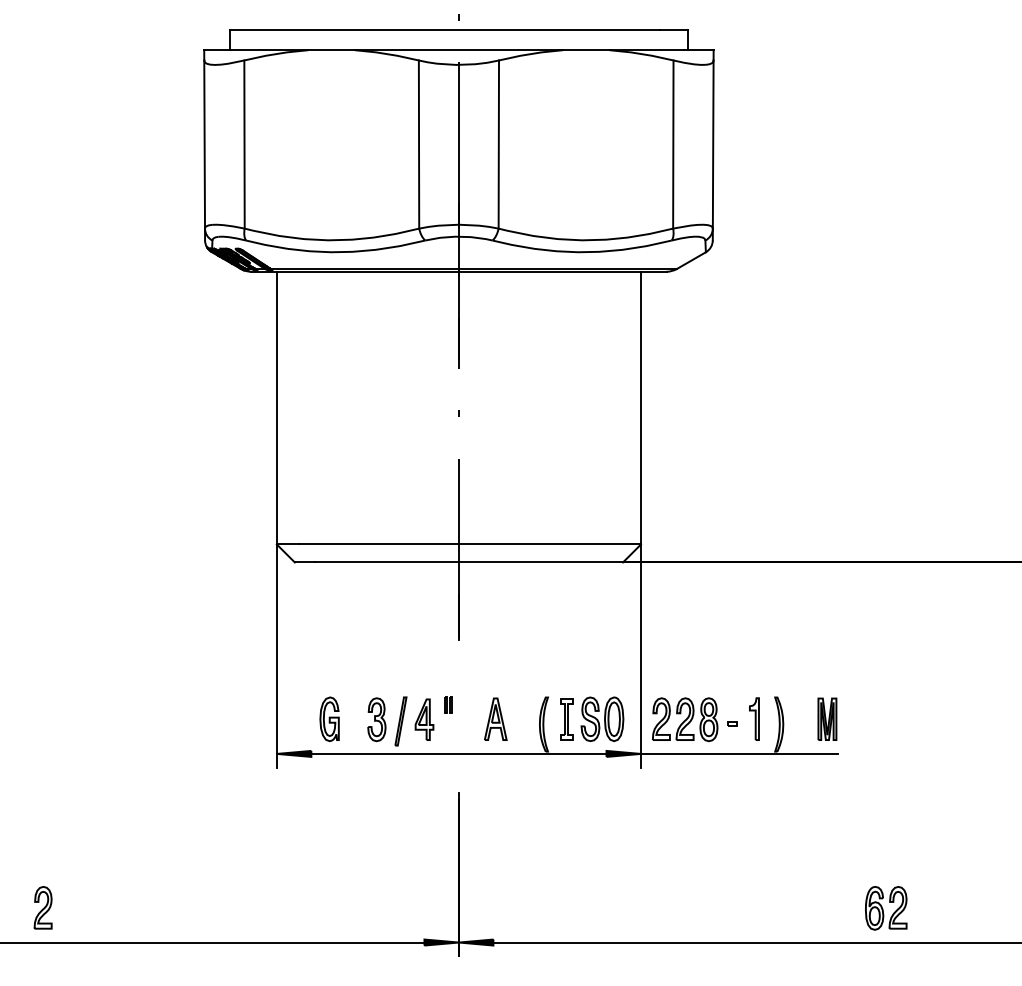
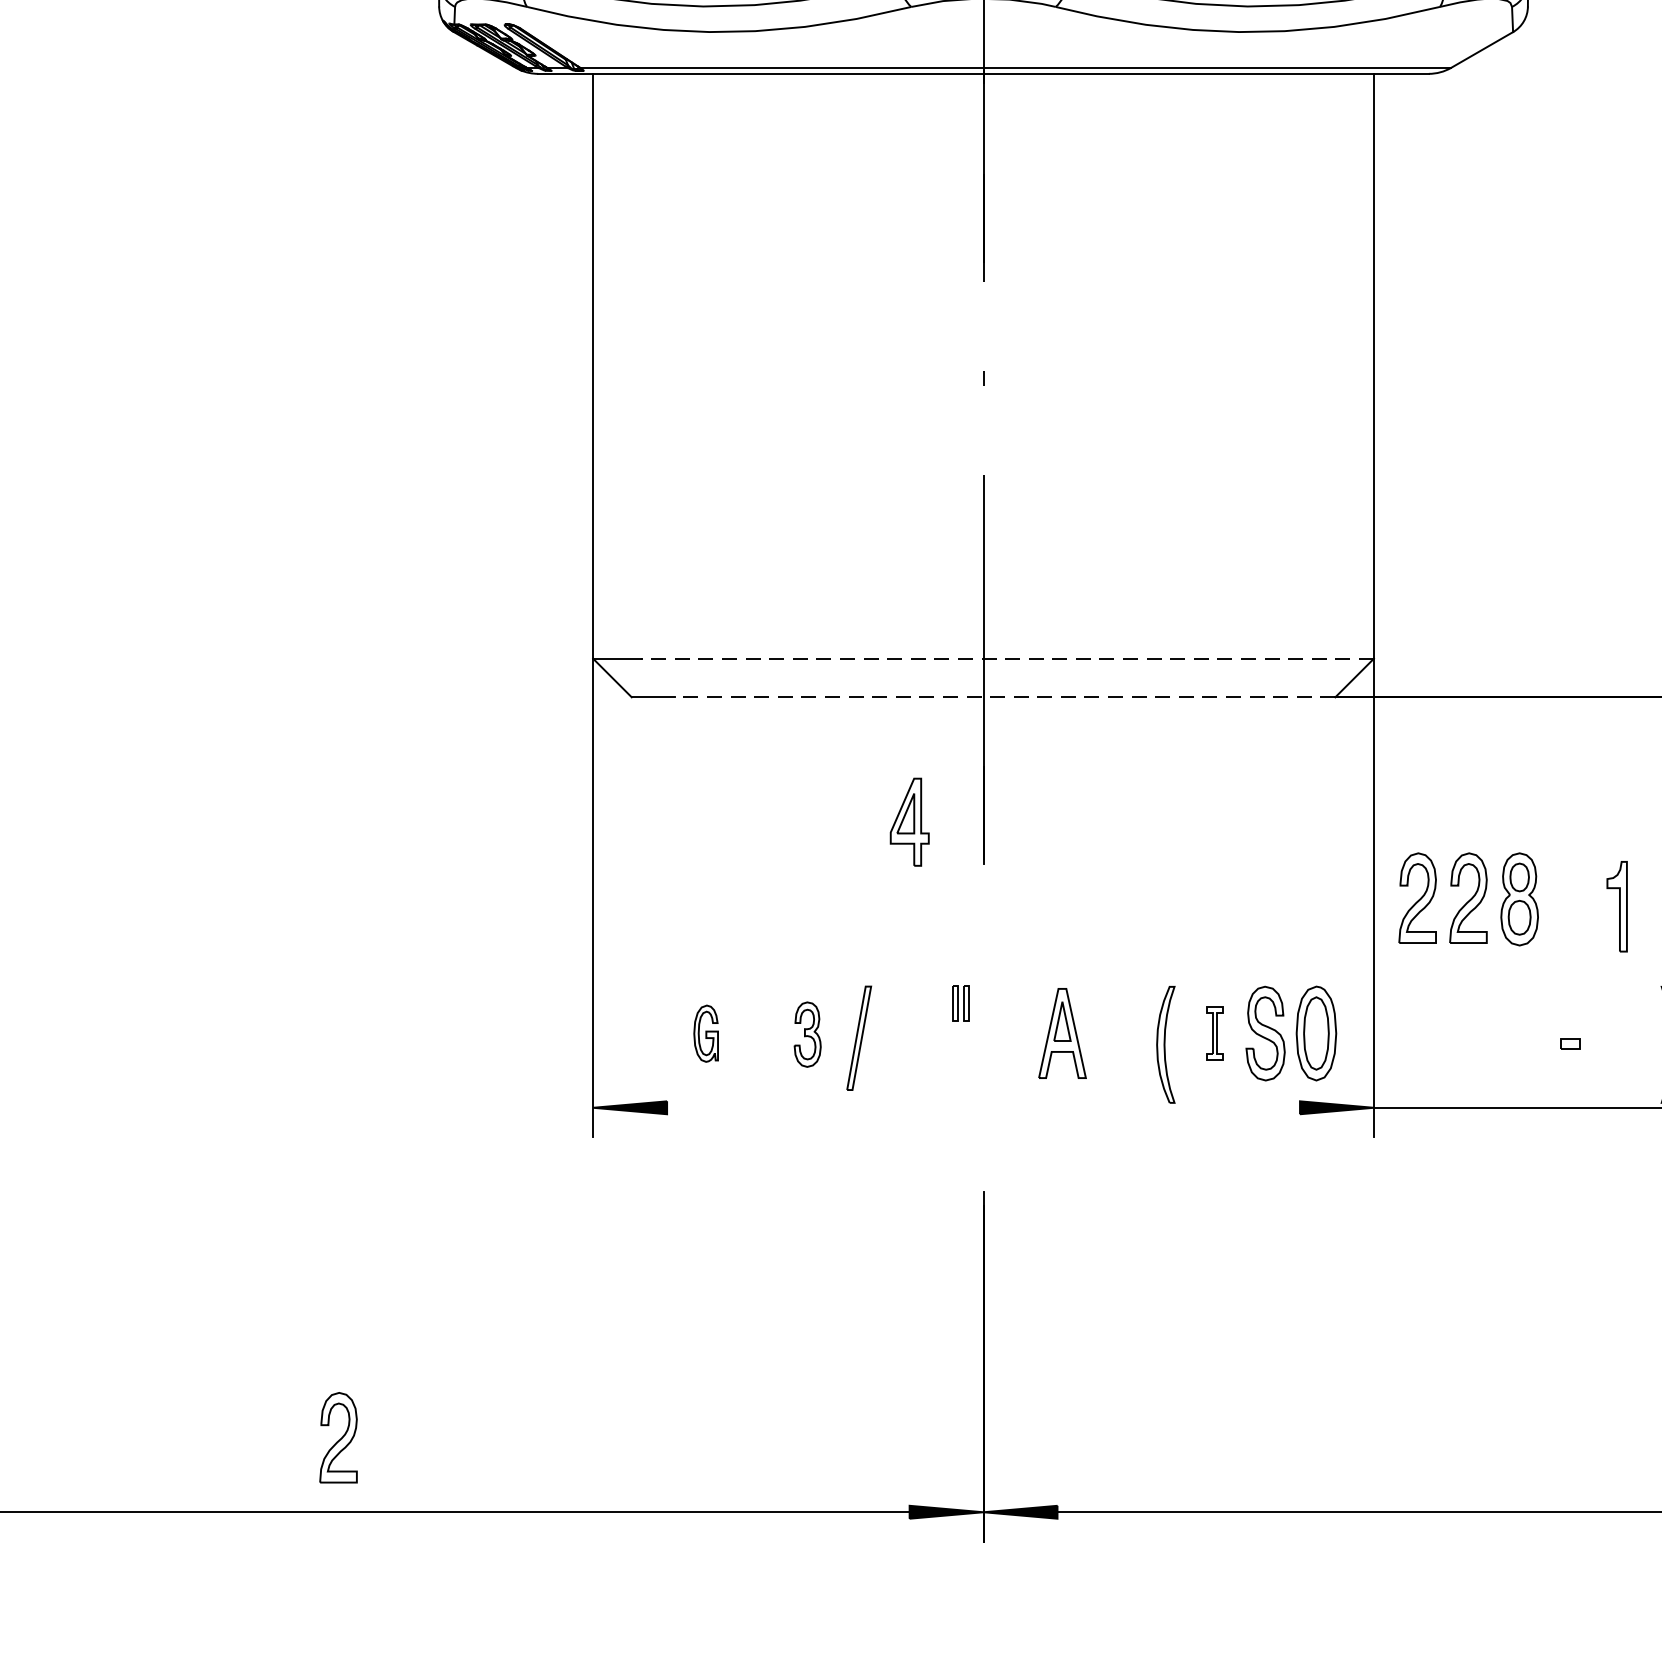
line: (470, 544) -> (1008, 658), solid -> dashed
line: (468, 562) -> (1004, 697), solid -> dashed
part: (754, 718) -> (1617, 905), moved
part: (329, 719) -> (706, 1033), size x0.6
part: (376, 719) -> (806, 1033), size x0.7
part: (424, 719) -> (909, 821), moved
part: (566, 719) -> (1214, 1033), size x0.6
part: (685, 719) -> (1469, 898), moved
line: (458, 753) -> (982, 1106), removed
part: (42, 907) -> (337, 1437), moved

